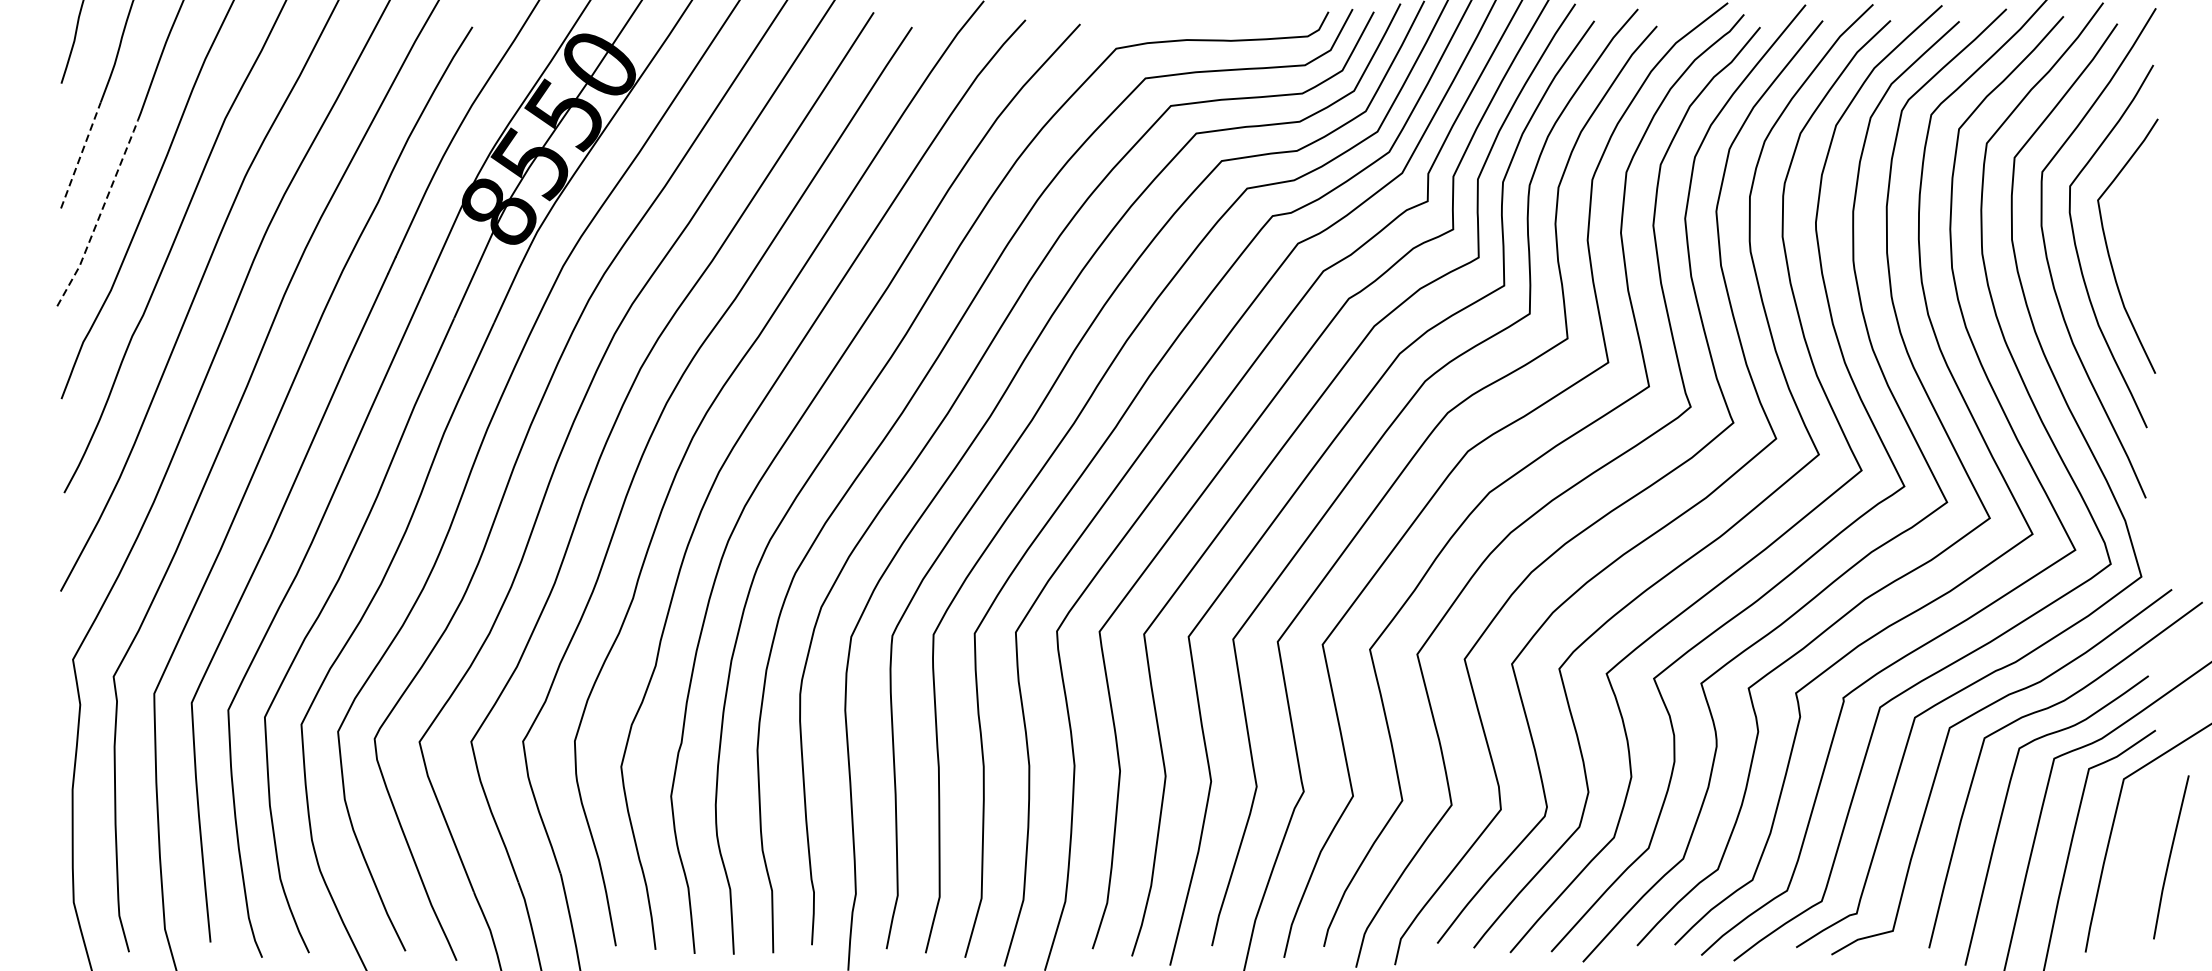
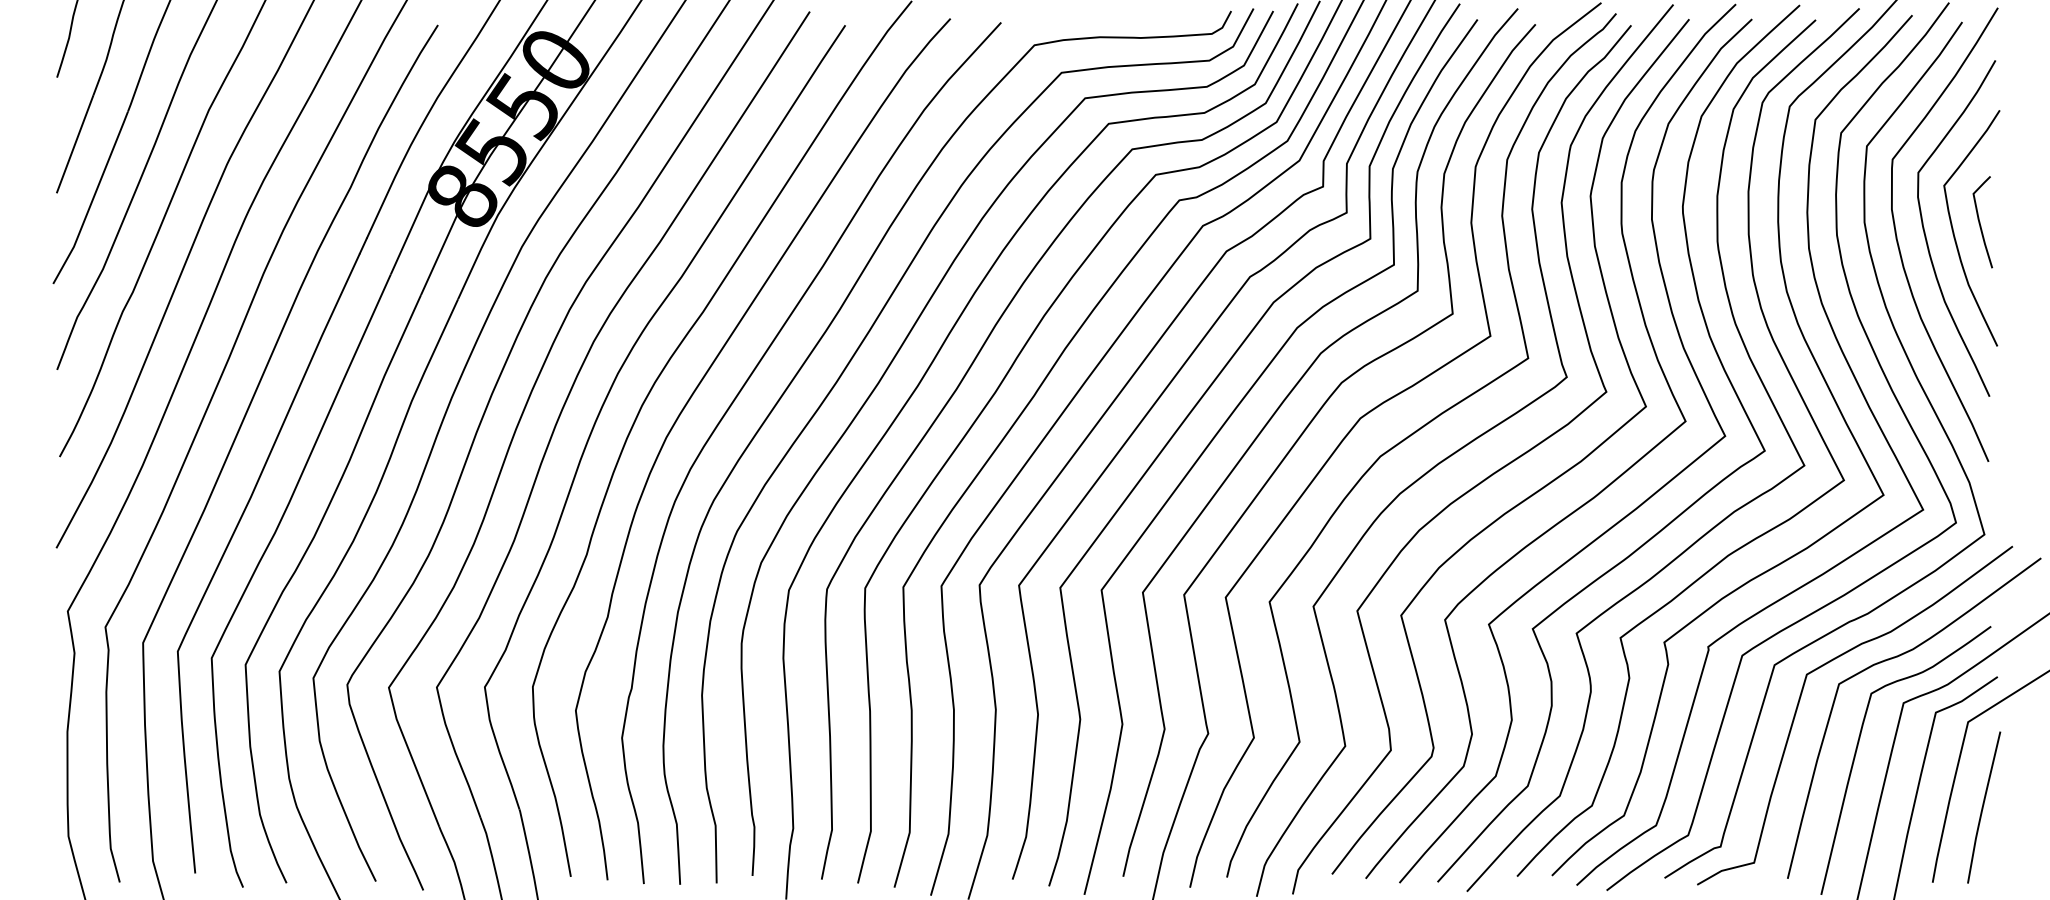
line: (81, 154) -> (75, 143), dashed -> solid
line: (100, 214) -> (93, 198), dashed -> solid
curve: (2137, 239) -> (1980, 222), added
curve: (2170, 857) -> (1983, 807), moved

